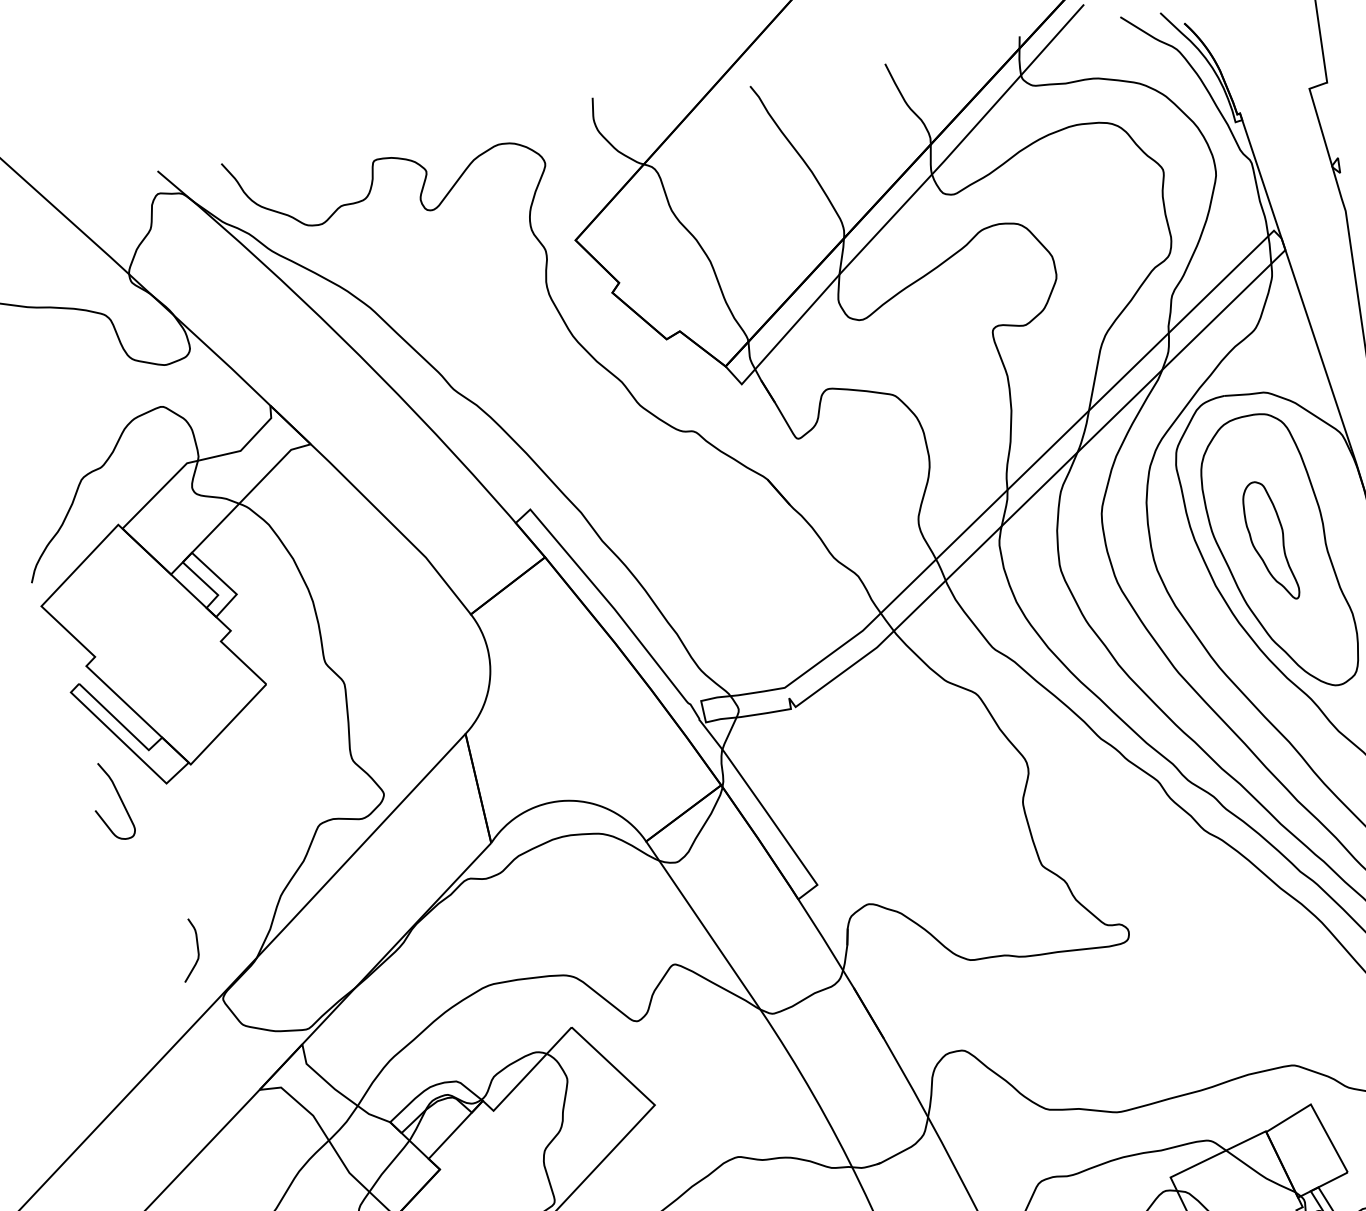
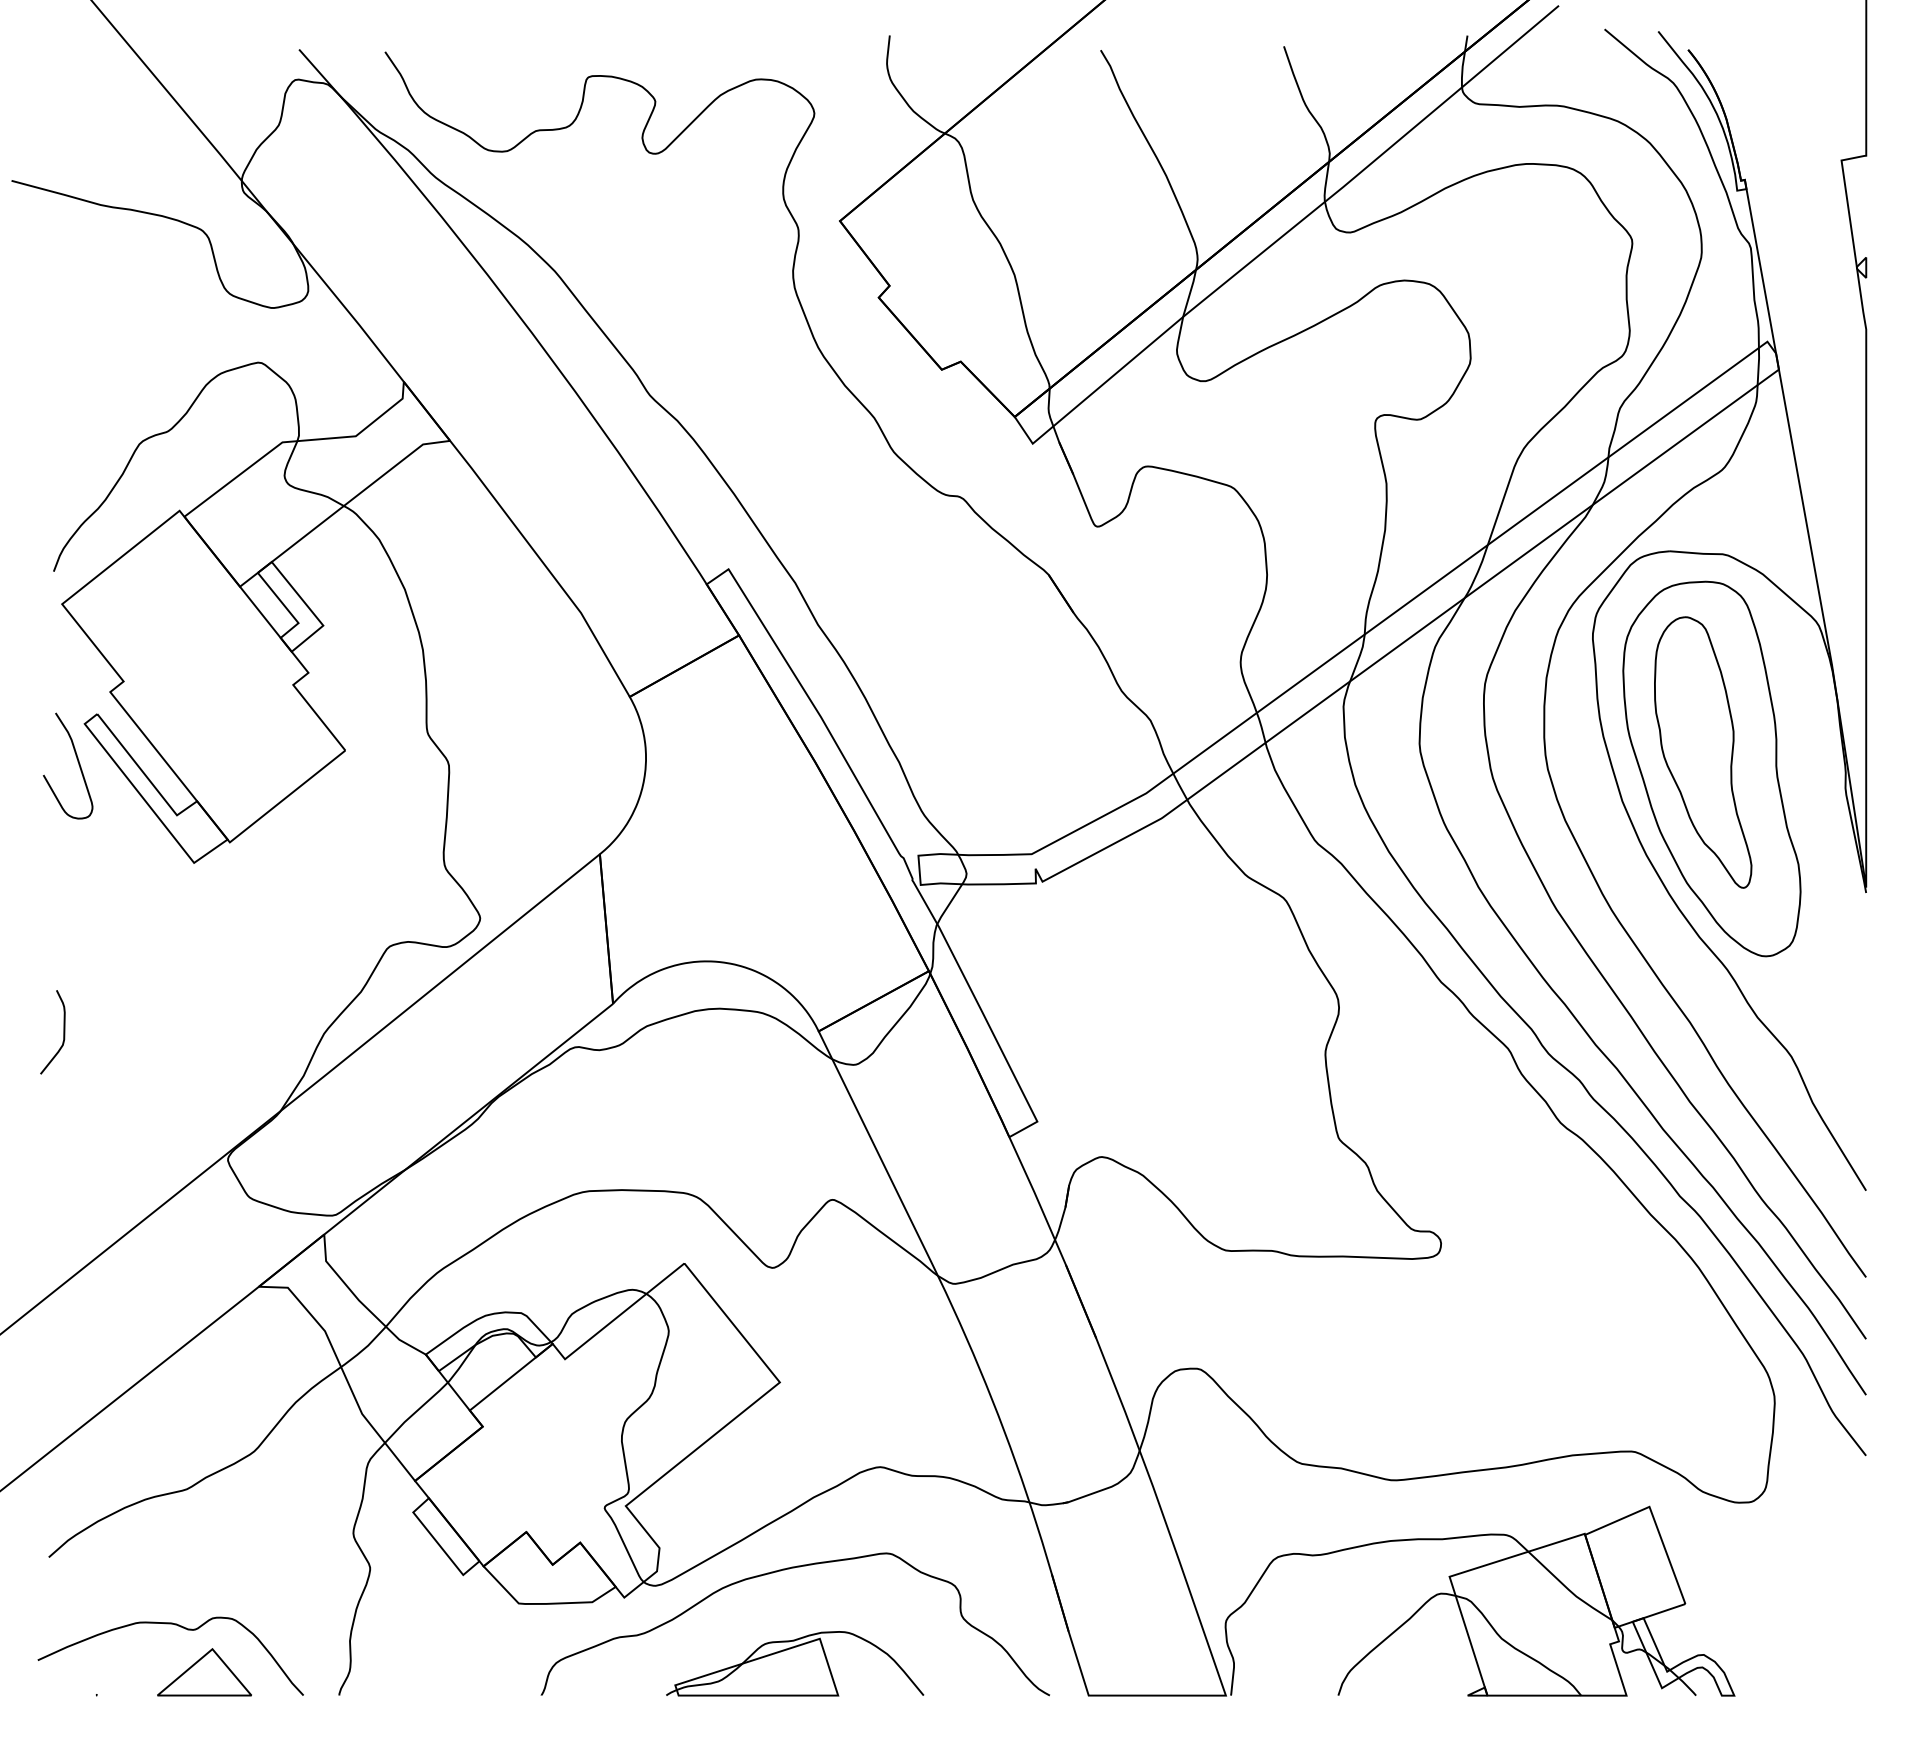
part: (1270, 541) -> (1703, 752), size x1.67
curve: (119, 797) -> (77, 762), moved
curve: (197, 949) -> (63, 1032), moved

